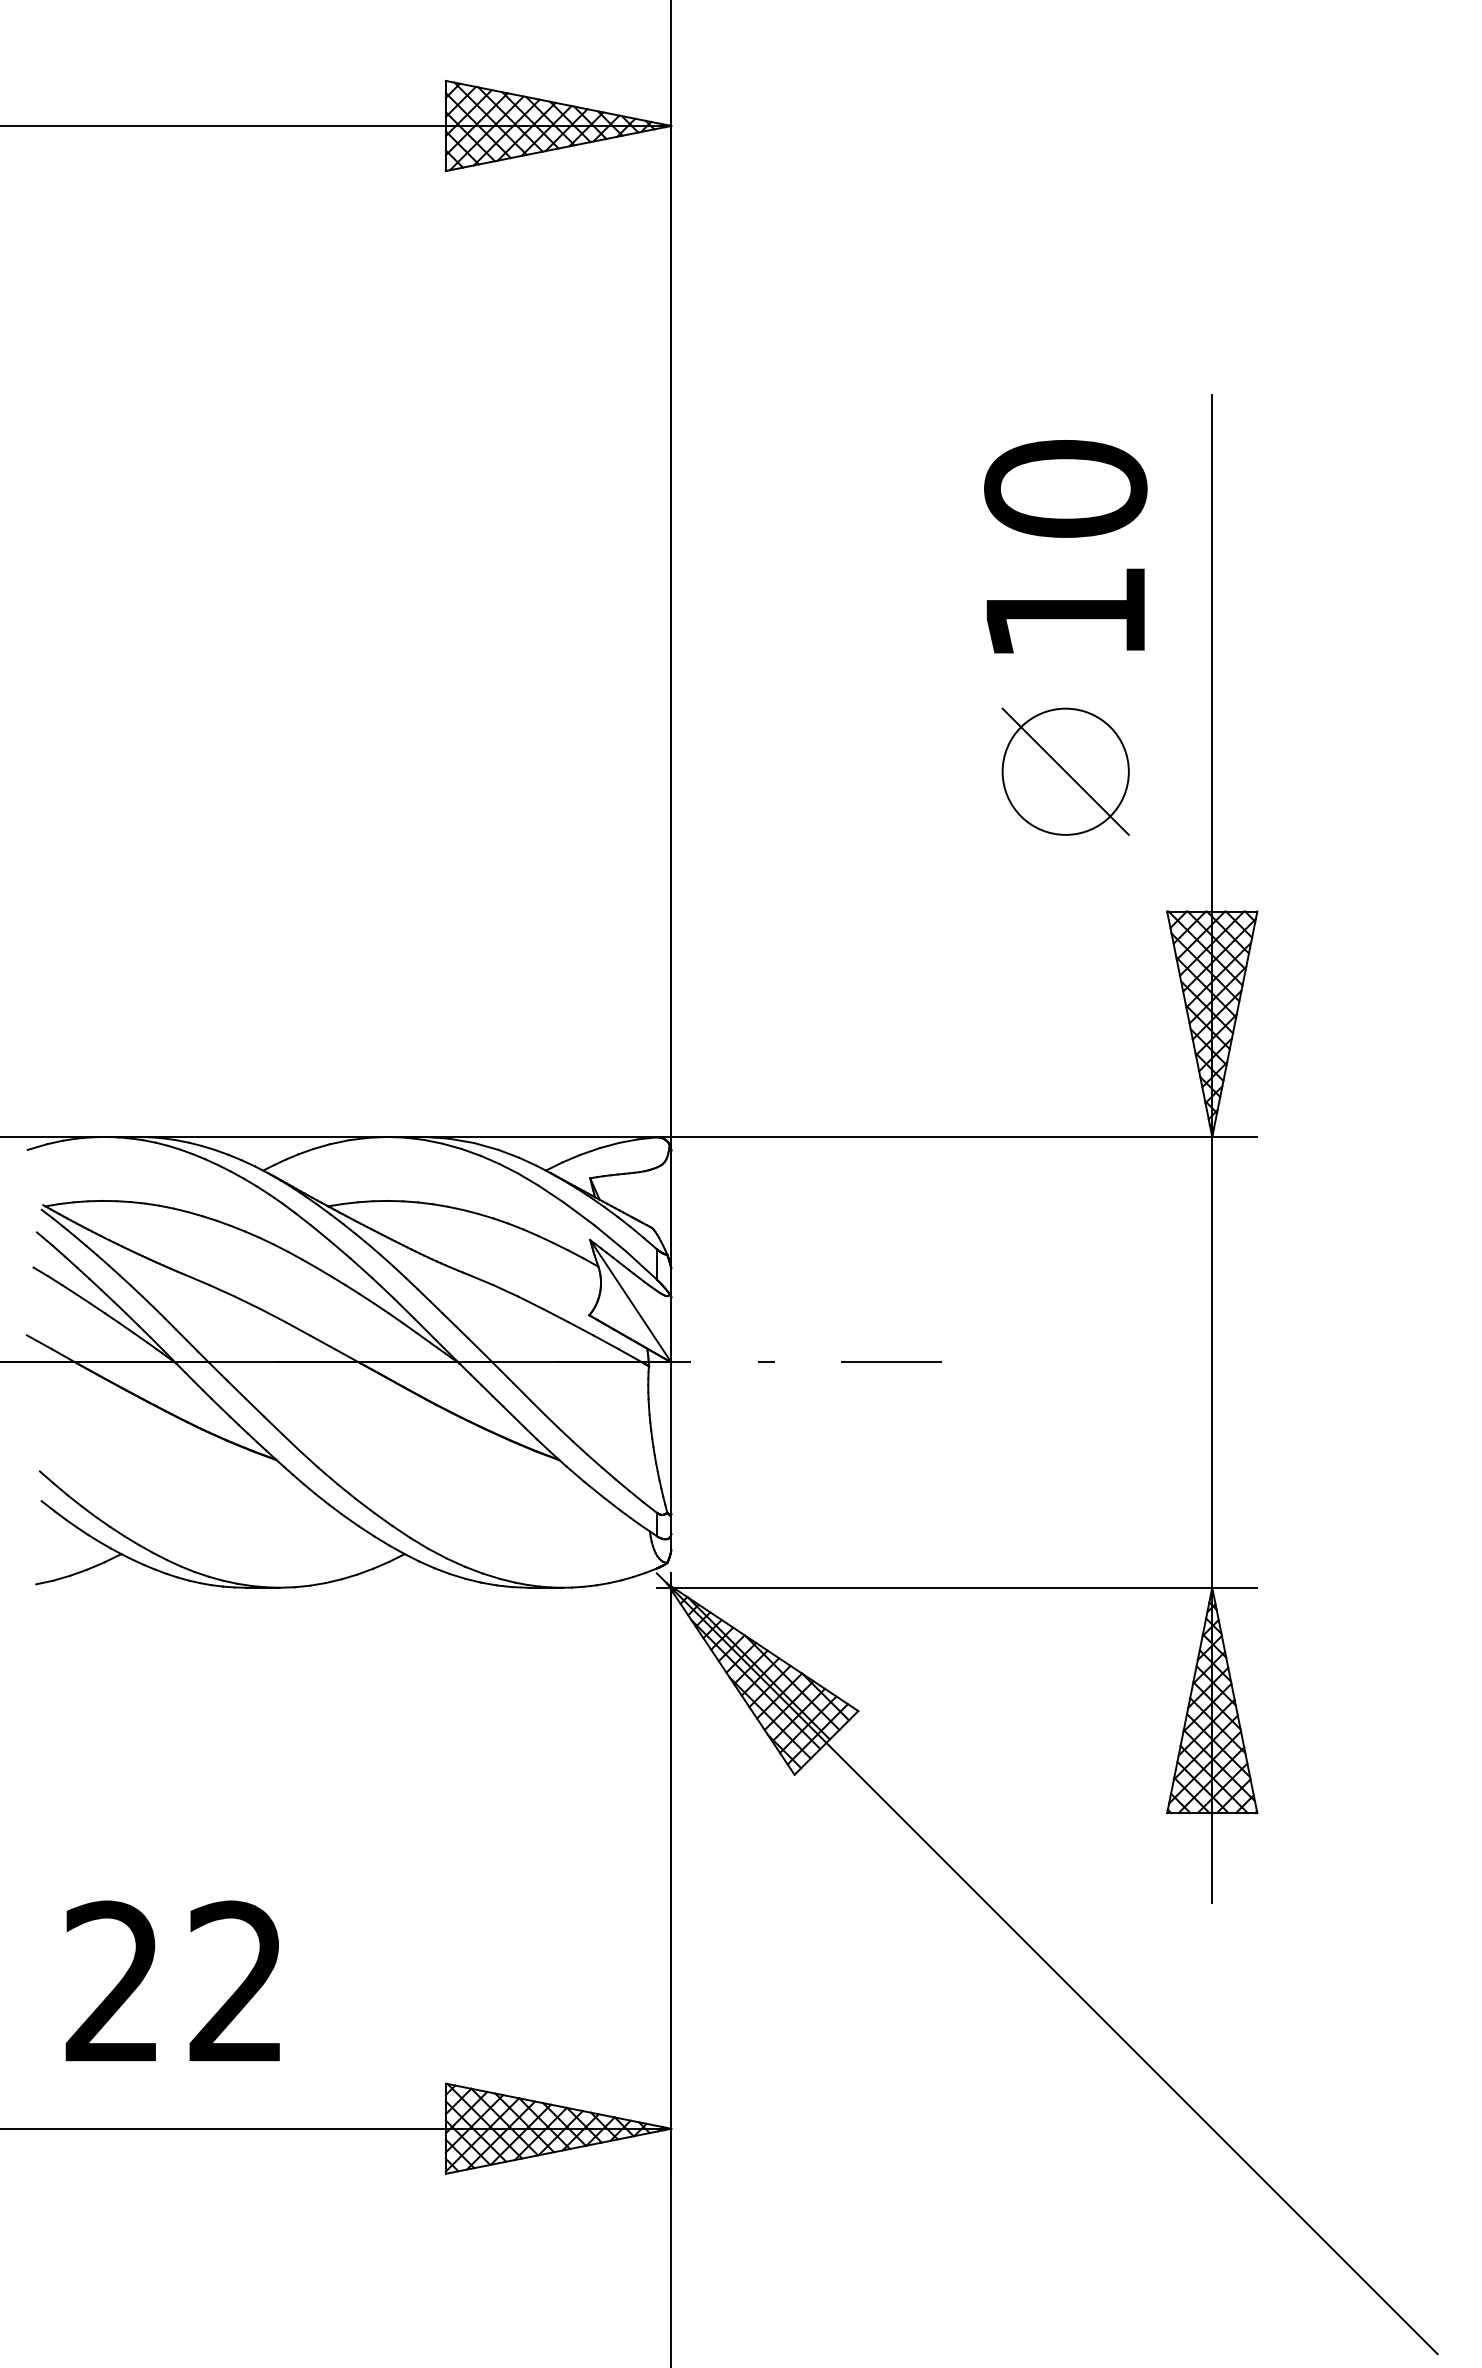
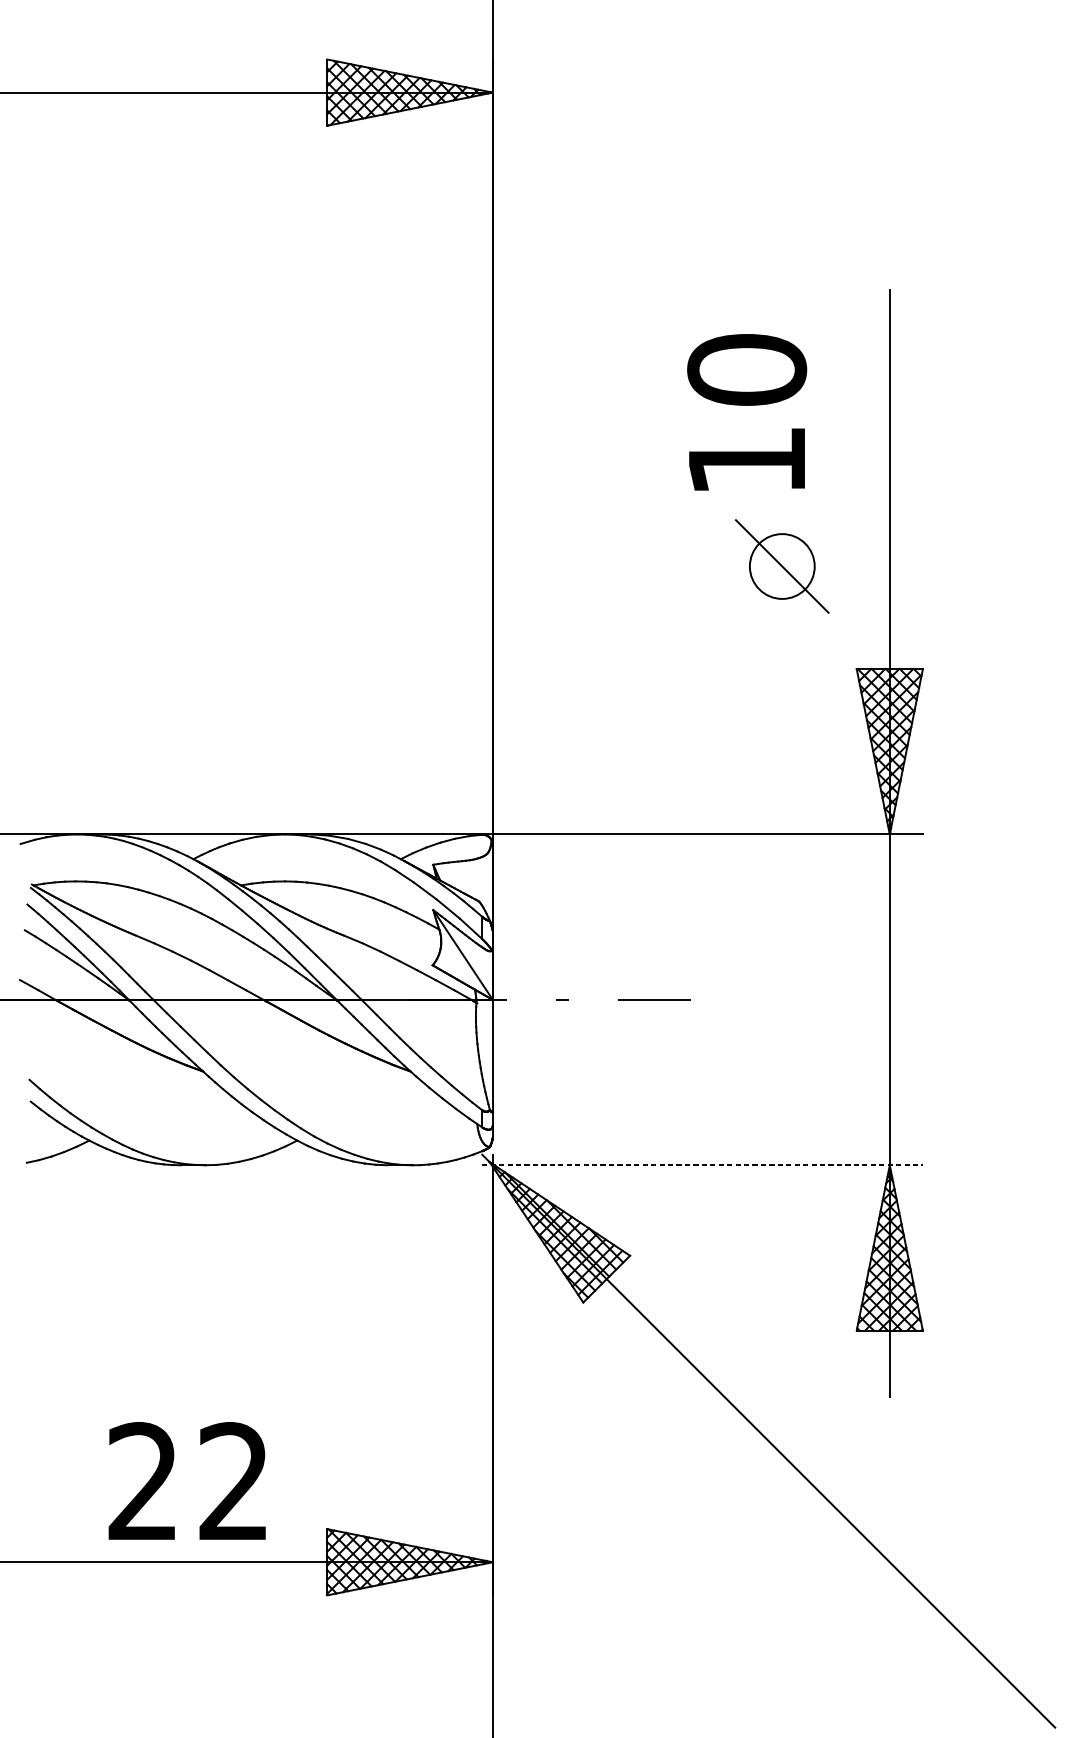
text: (1065, 546) -> (746, 412), moved
circle: (1065, 771) -> (782, 566), size x0.7
line: (957, 1587) -> (702, 1165), solid -> dashed
text: (172, 1980) -> (187, 1480), moved

